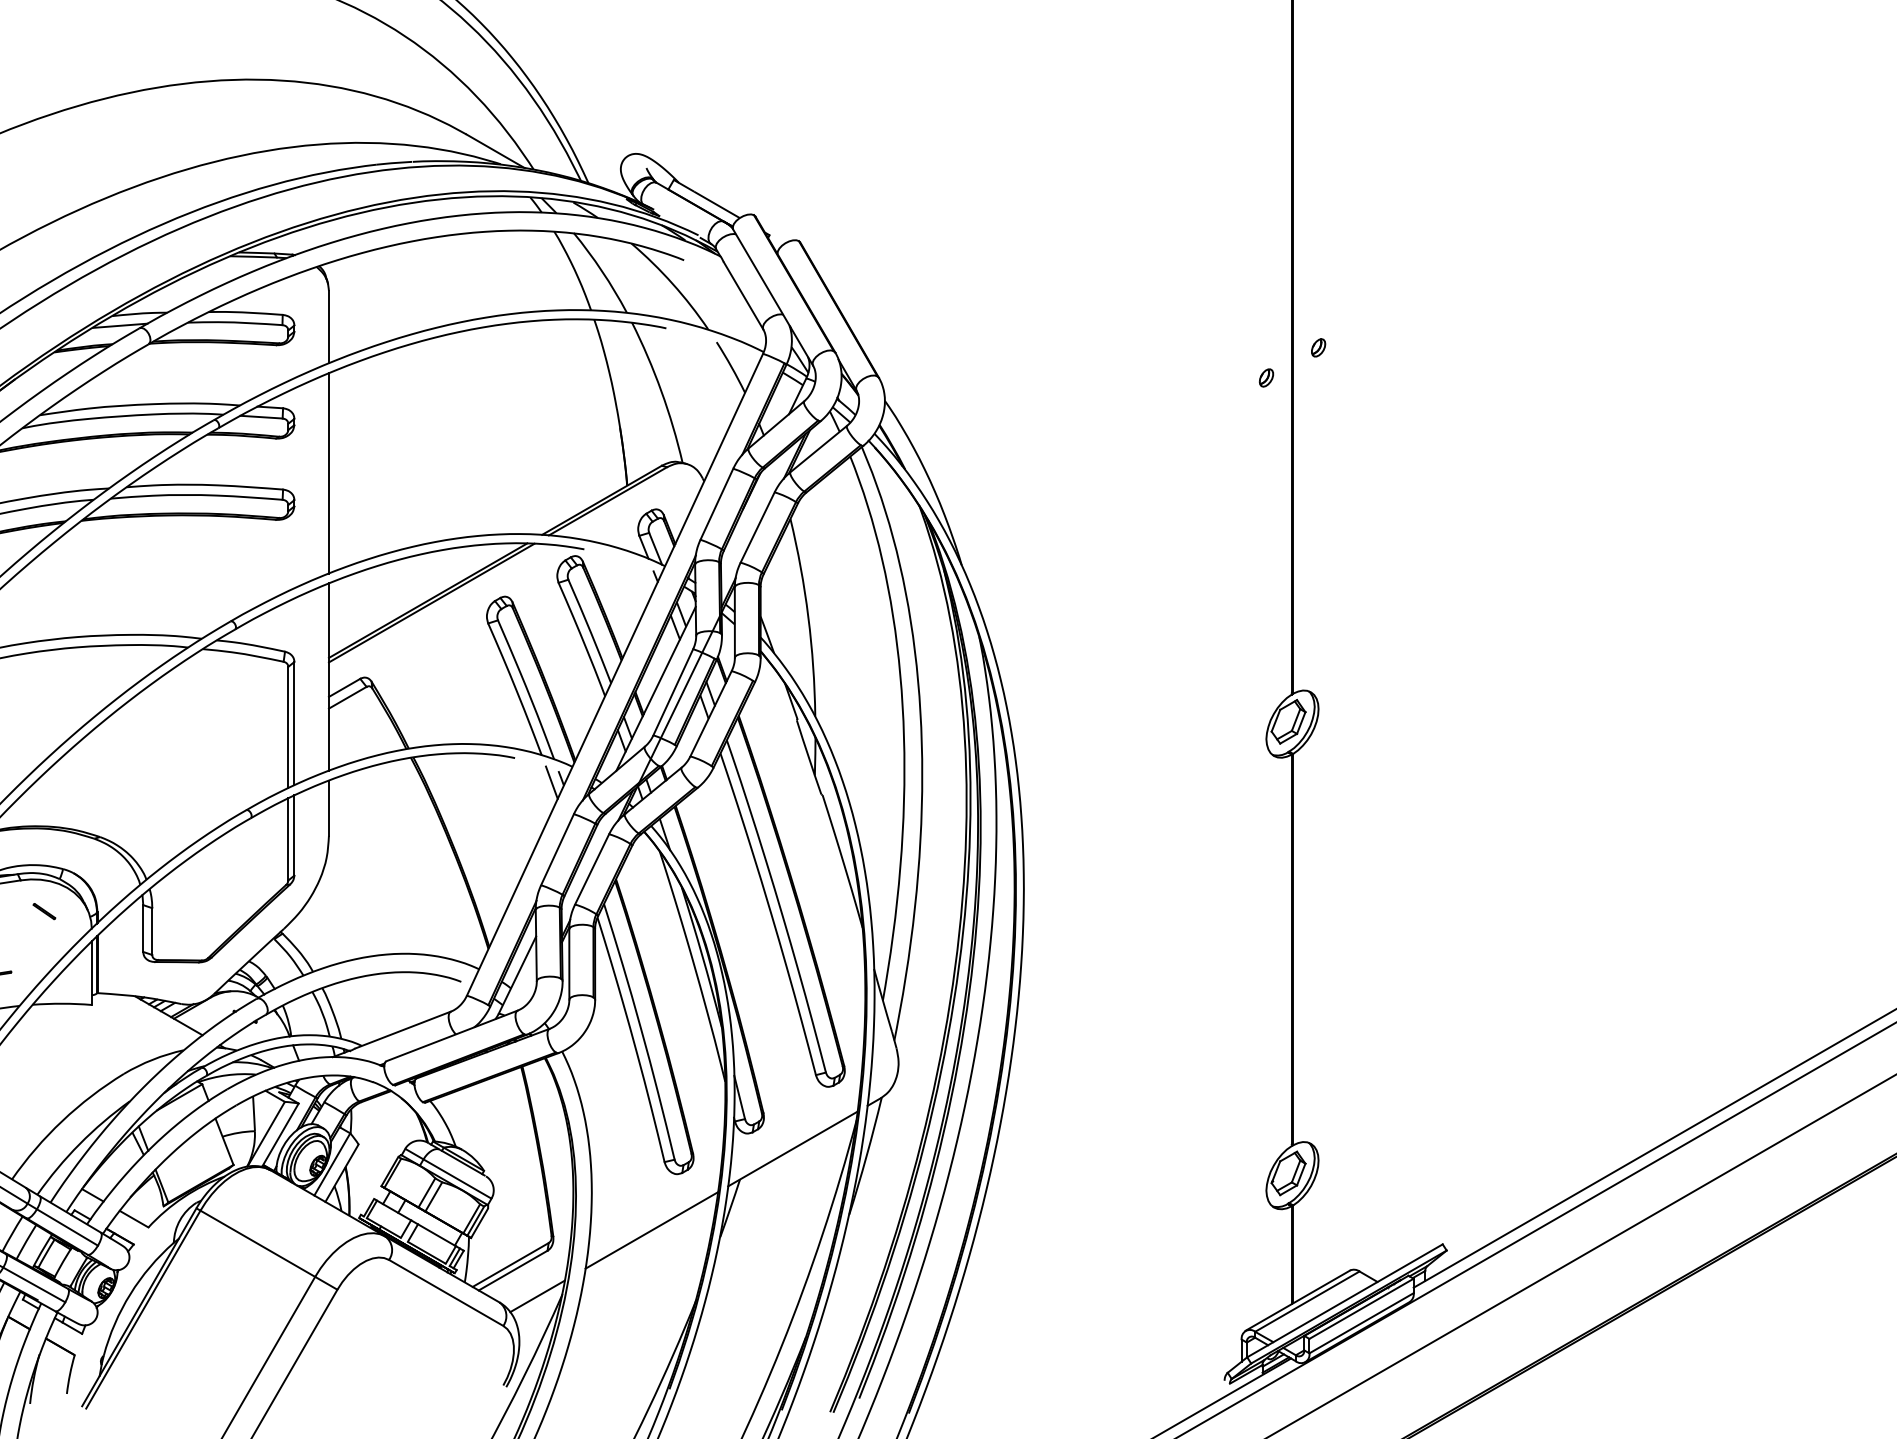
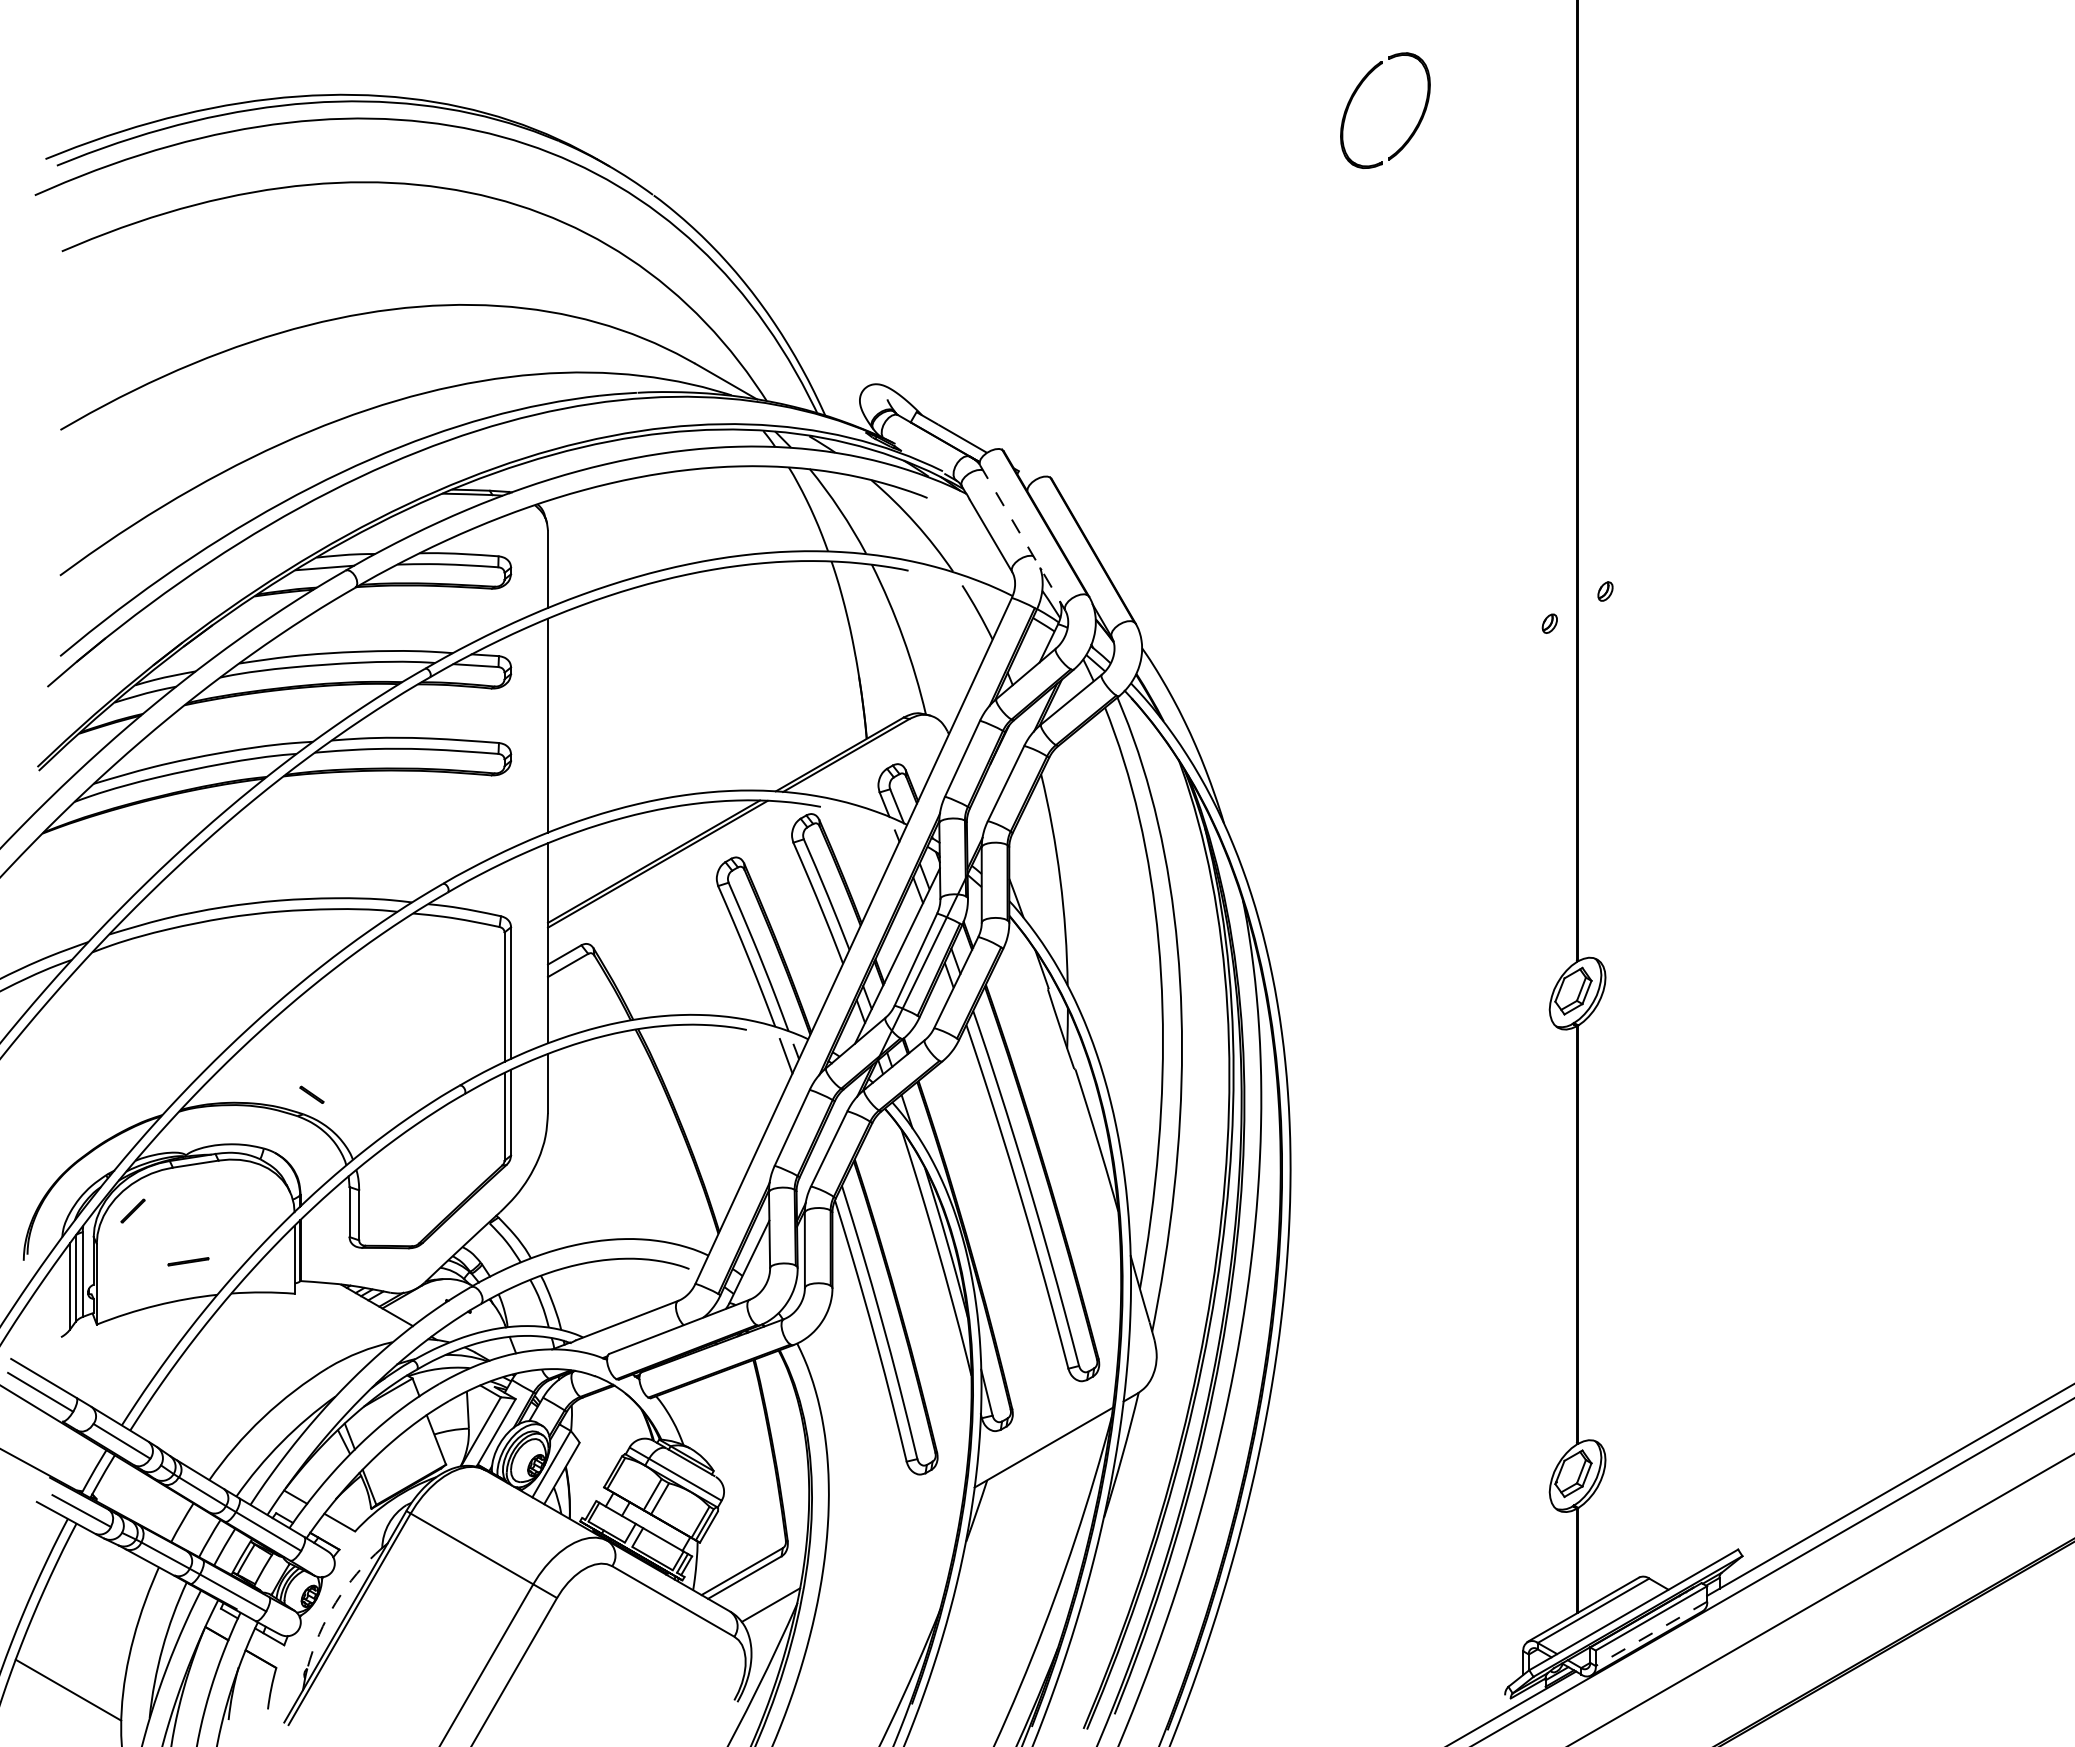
line: (773, 298) -> (1022, 538), solid -> dashed
line: (44, 911) -> (311, 1094), moved
line: (651, 1230) -> (892, 1534), removed
arc: (130, 1293) -> (335, 1602), solid -> dashed
line: (1361, 1323) -> (1651, 1634), solid -> dashed

